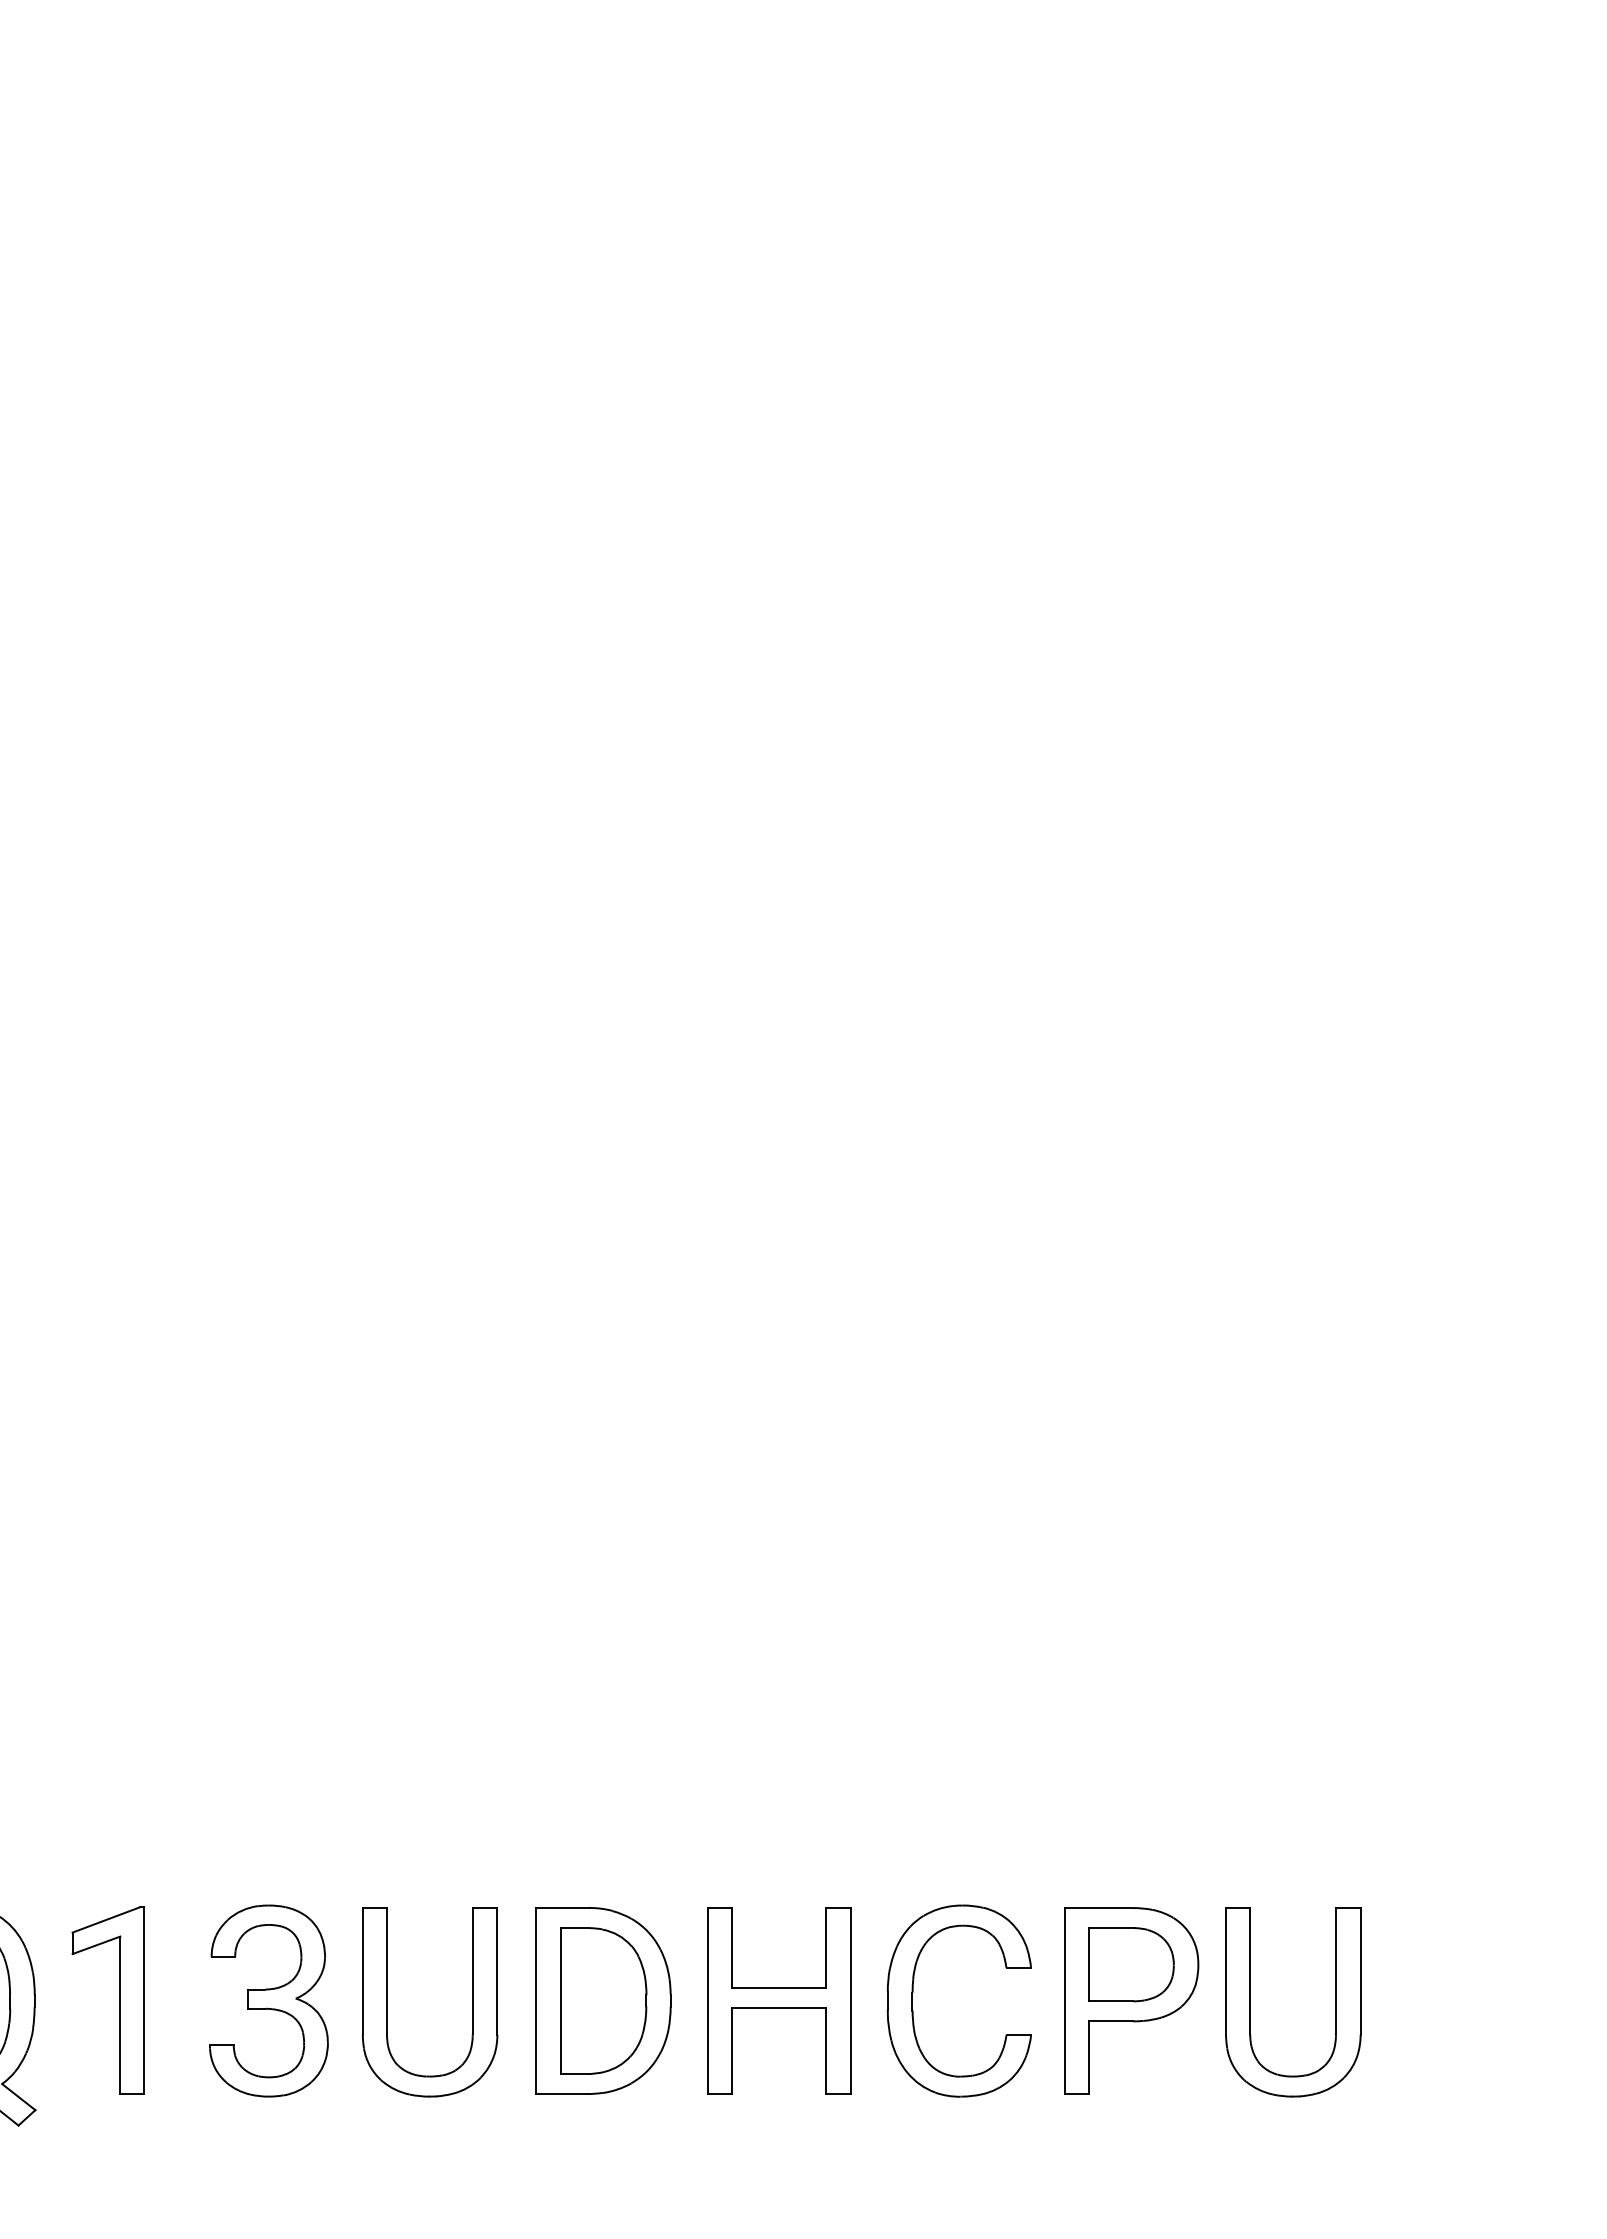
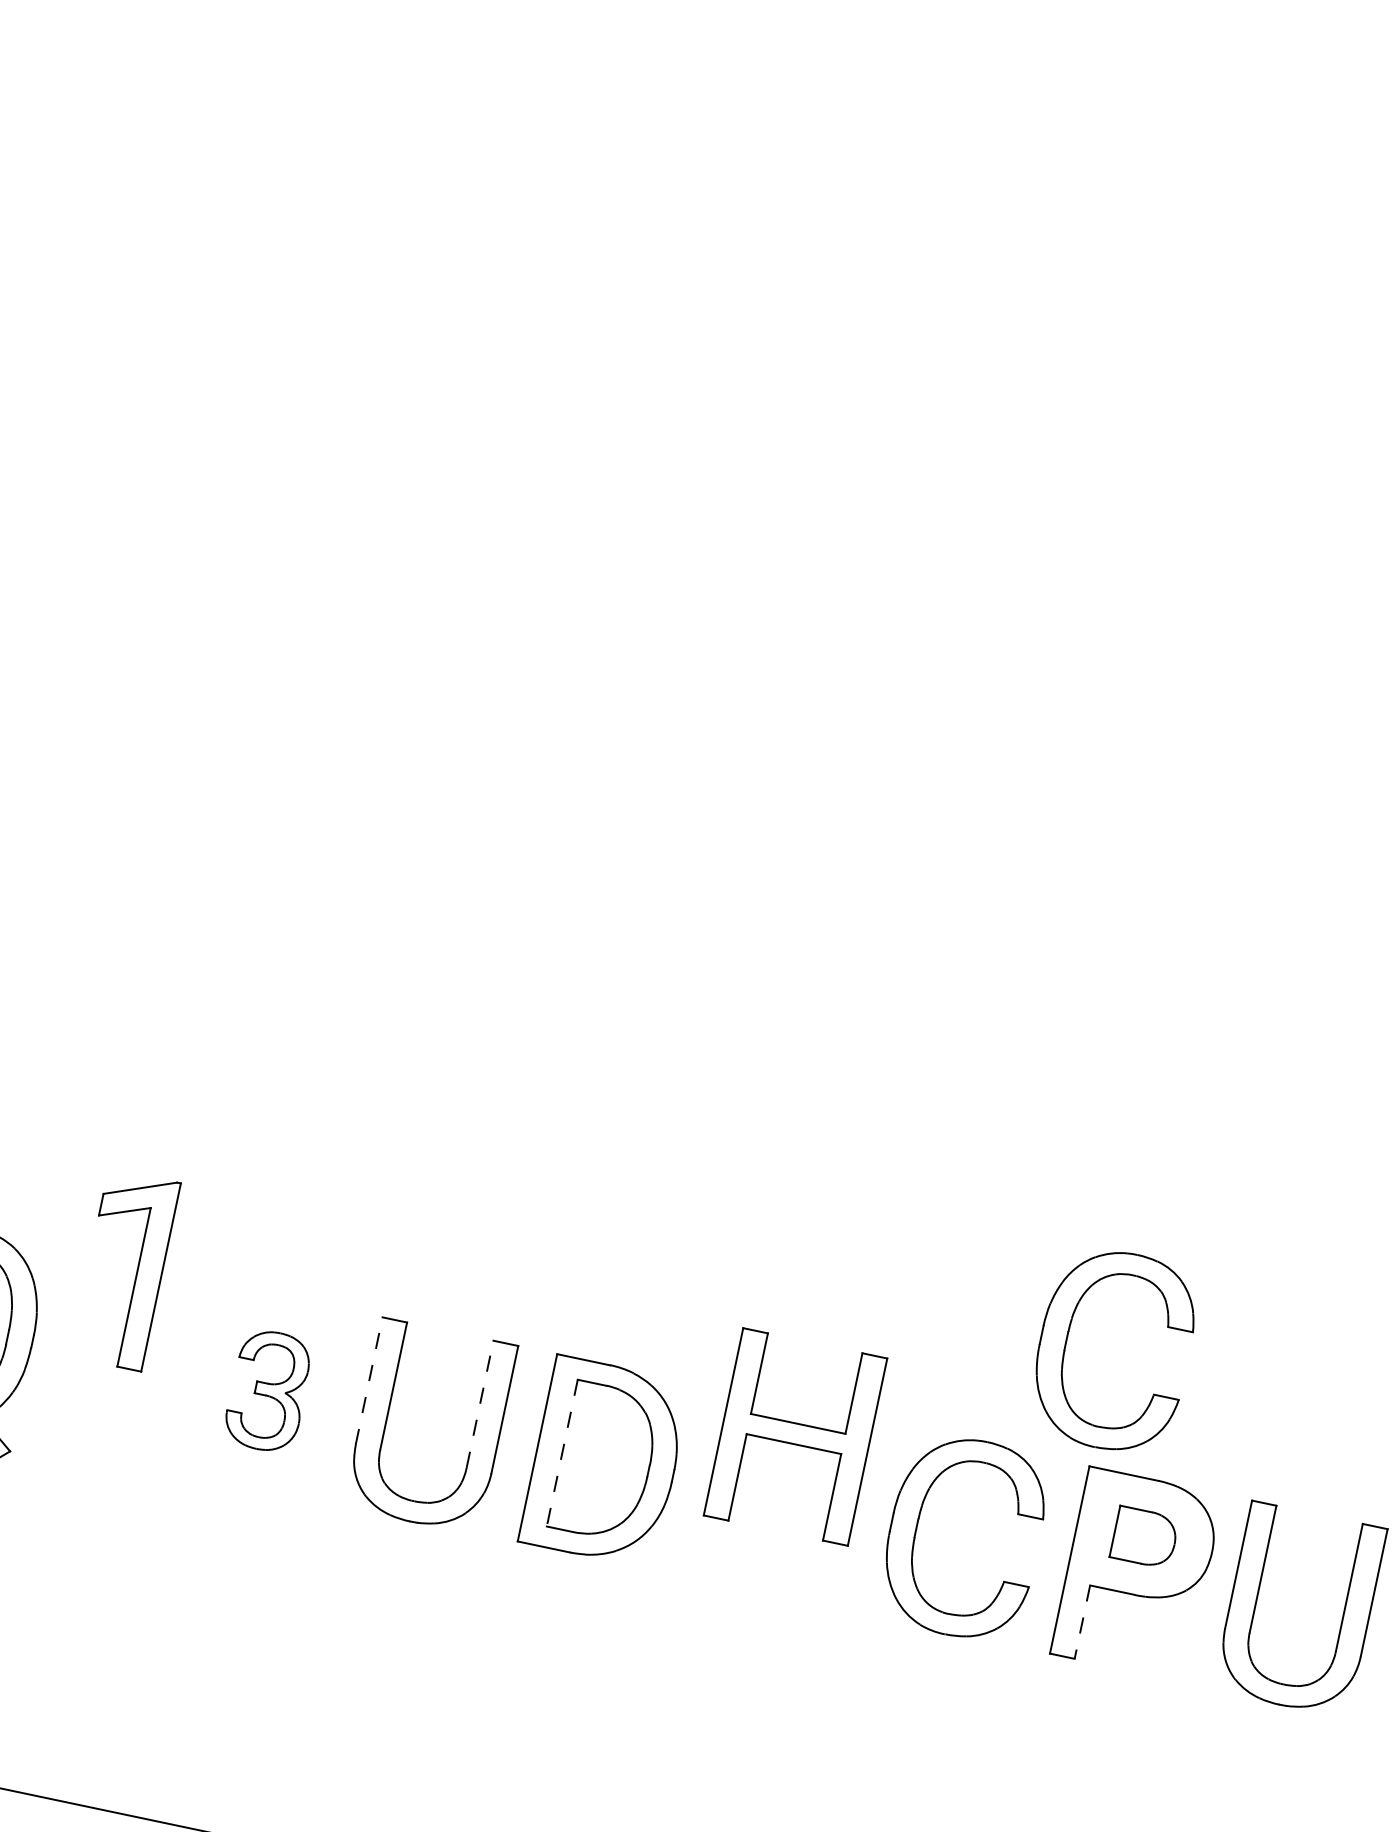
part: (1018, 1784) -> (1069, 1332), added
part: (1131, 1964) -> (1144, 1537), size x0.7
line: (362, 1970) -> (369, 1380), solid -> dashed
line: (472, 1970) -> (479, 1403), solid -> dashed
part: (119, 2000) -> (136, 1272), moved
part: (268, 2000) -> (268, 1390), size x0.6
part: (779, 2000) -> (795, 1436), moved
line: (560, 2001) -> (562, 1453), solid -> dashed
line: (1089, 2058) -> (1082, 1623), solid -> dashed

